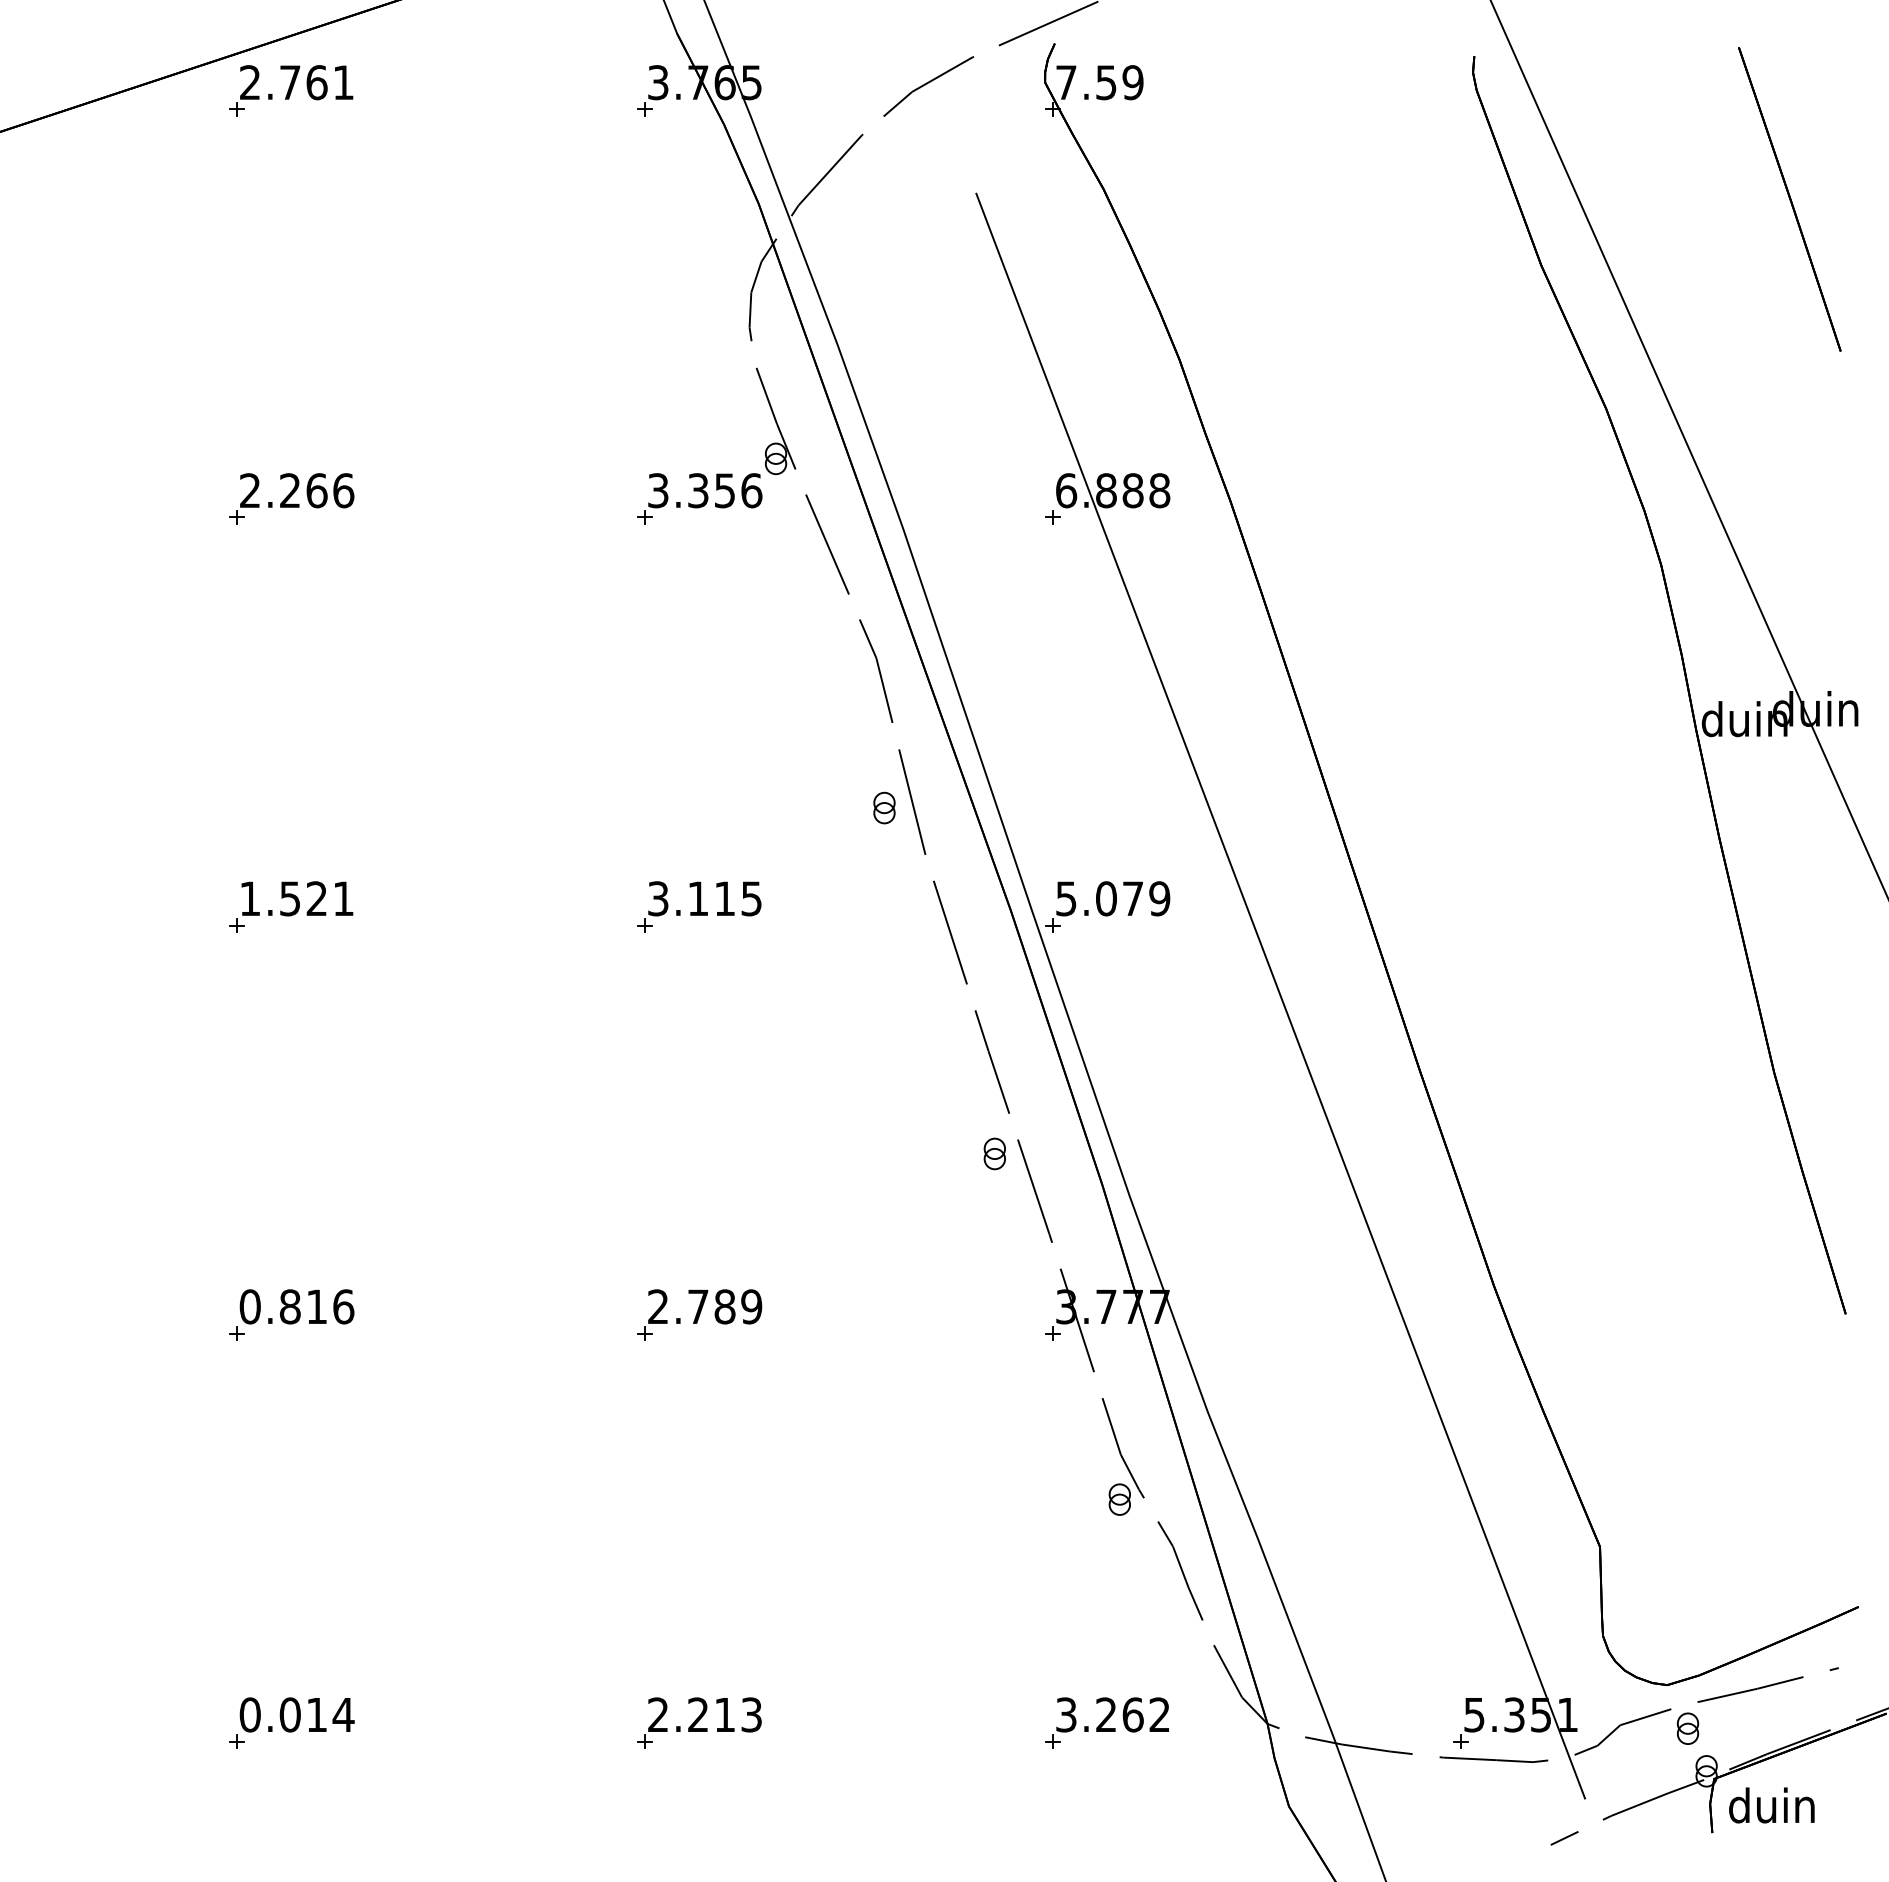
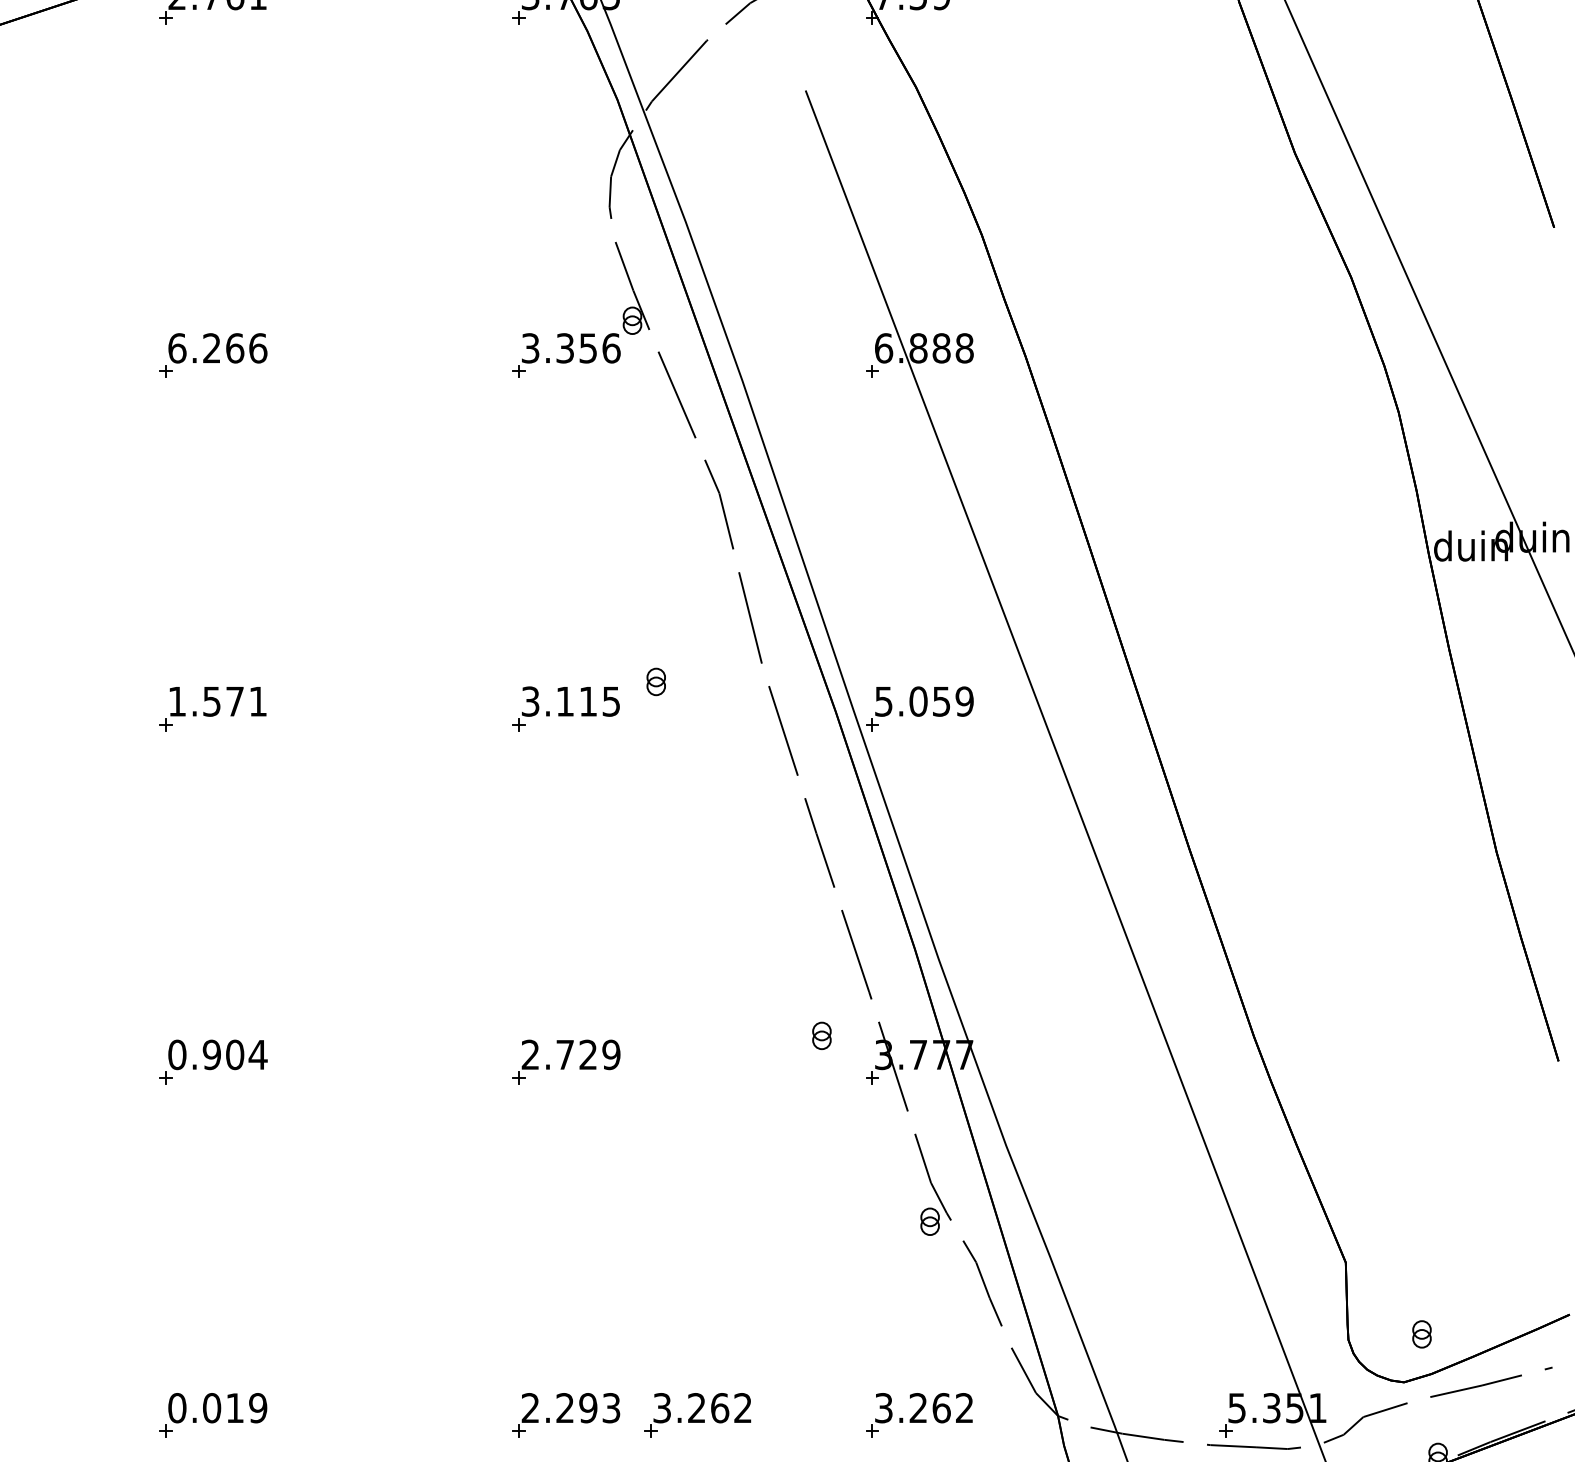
text: (250, 490) -> (177, 348), 2.266 -> 6.266
part: (884, 807) -> (656, 681), moved
text: (316, 898) -> (234, 701), 1.521 -> 1.571
text: (1132, 898) -> (941, 701), 5.079 -> 5.059
part: (994, 1153) -> (821, 1035), moved
text: (316, 1306) -> (234, 1054), 0.816 -> 0.904
text: (724, 1306) -> (587, 1054), 2.789 -> 2.729
text: (343, 1714) -> (258, 1407), 0.014 -> 0.019
text: (724, 1714) -> (587, 1407), 2.213 -> 2.293
part: (850, 1722) -> (696, 1414), added
part: (1687, 1728) -> (1421, 1334), moved

